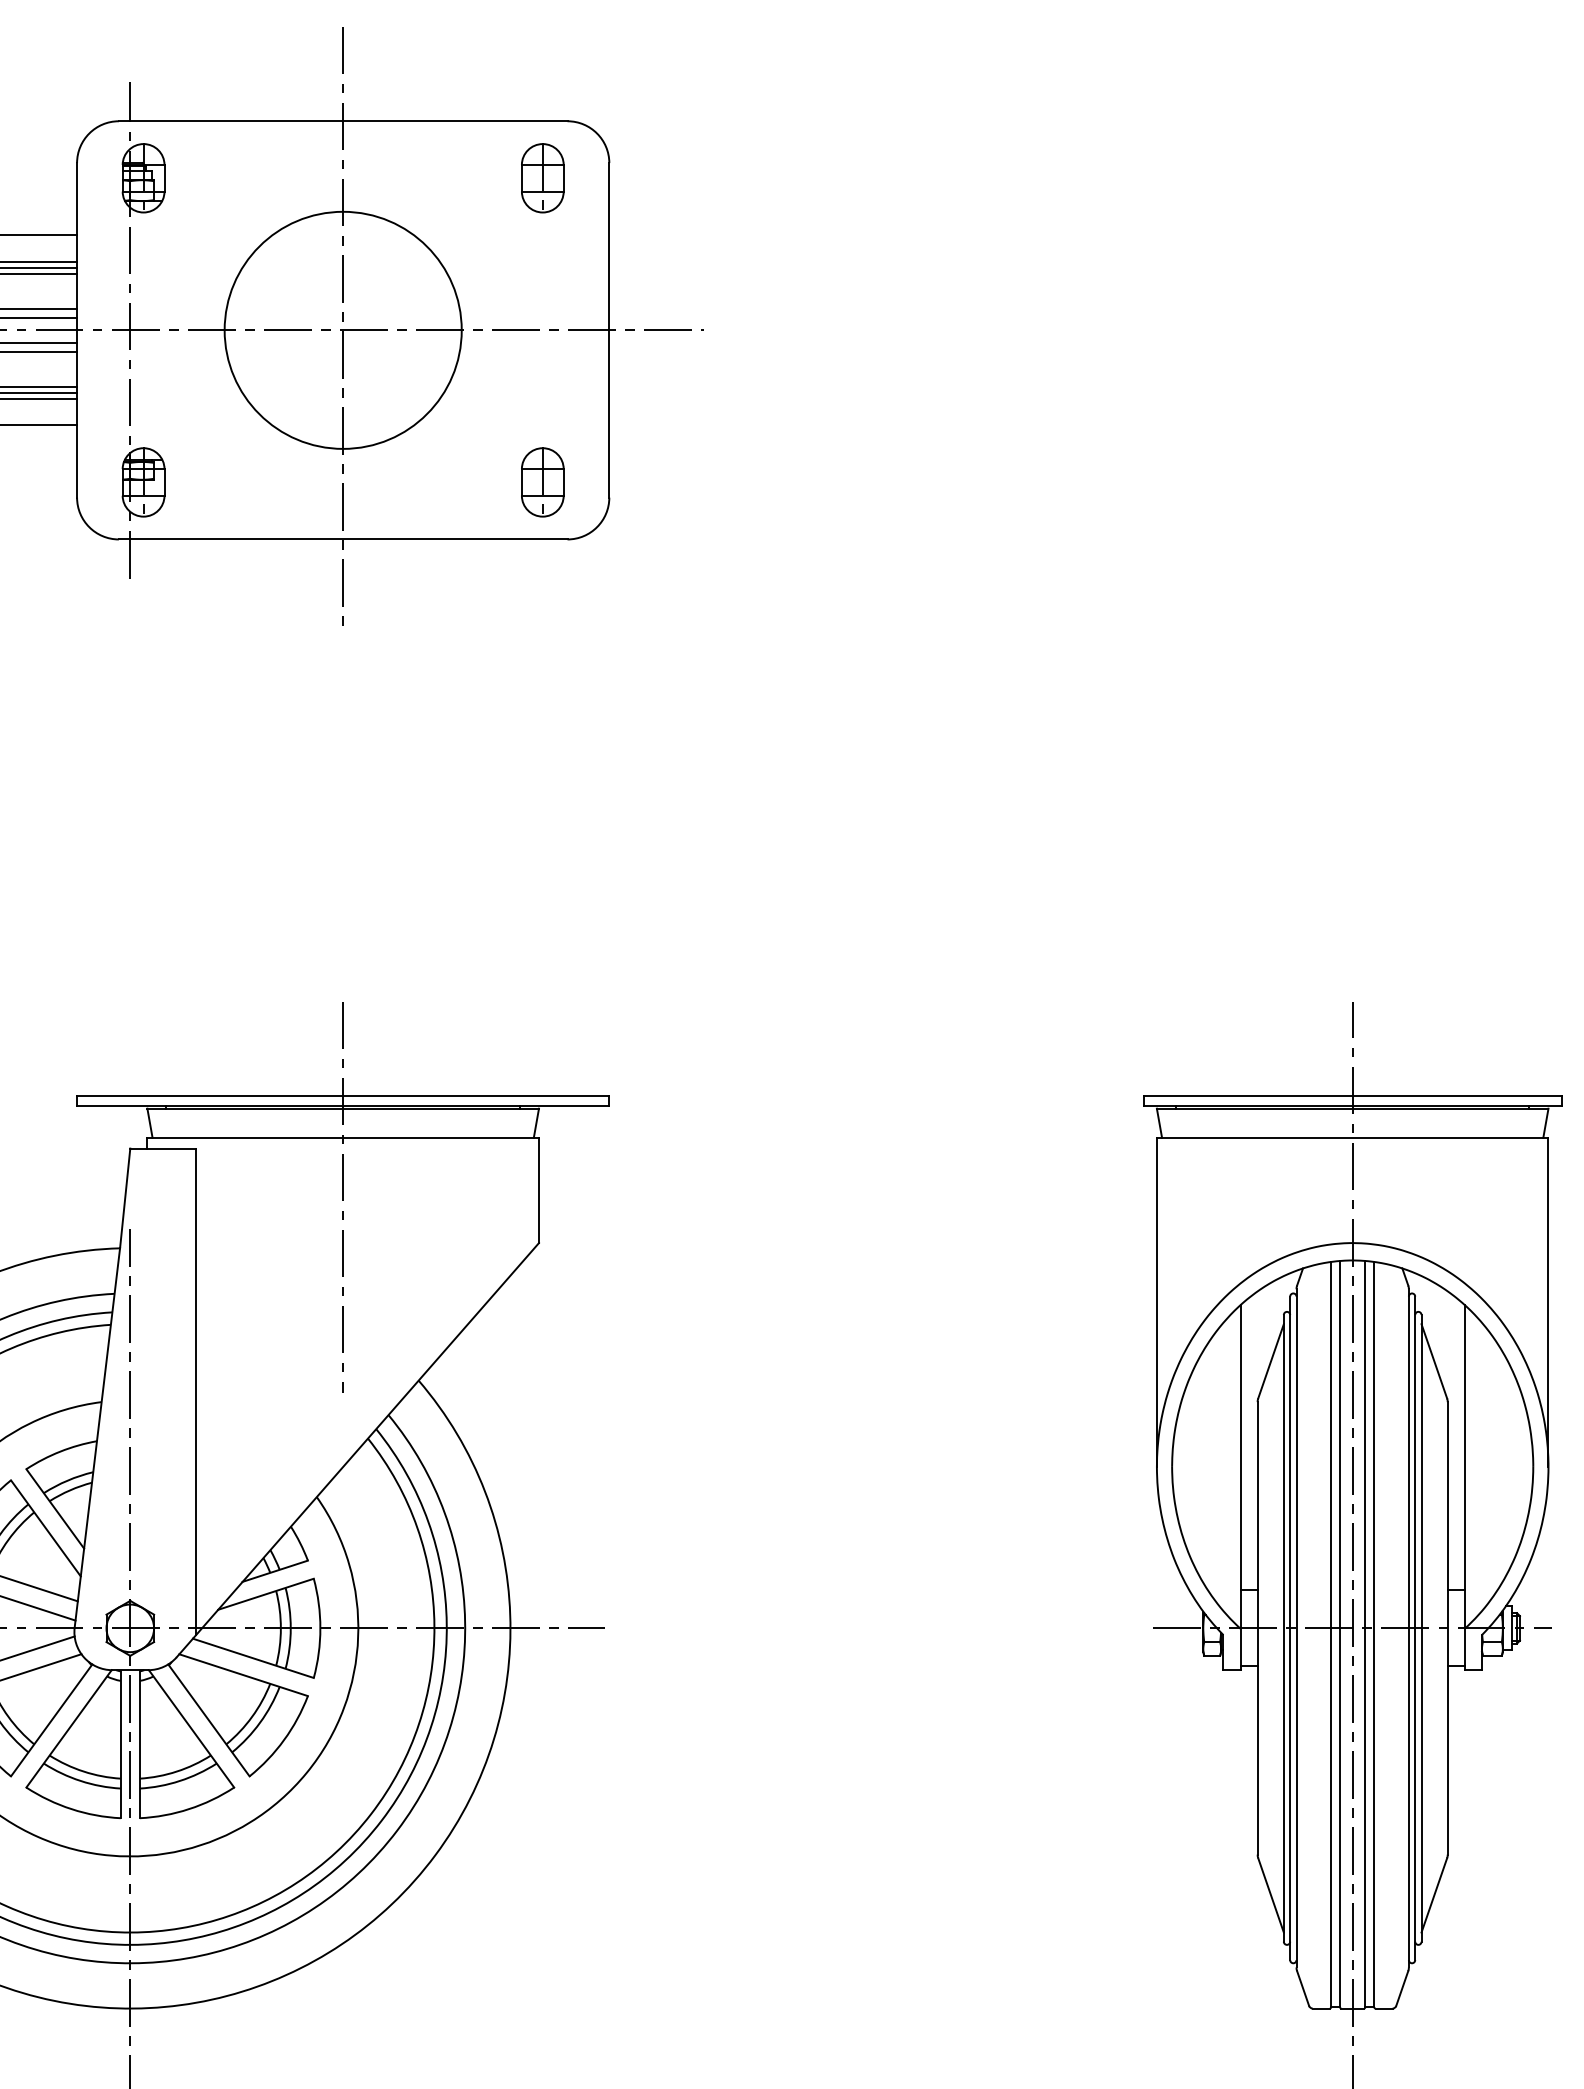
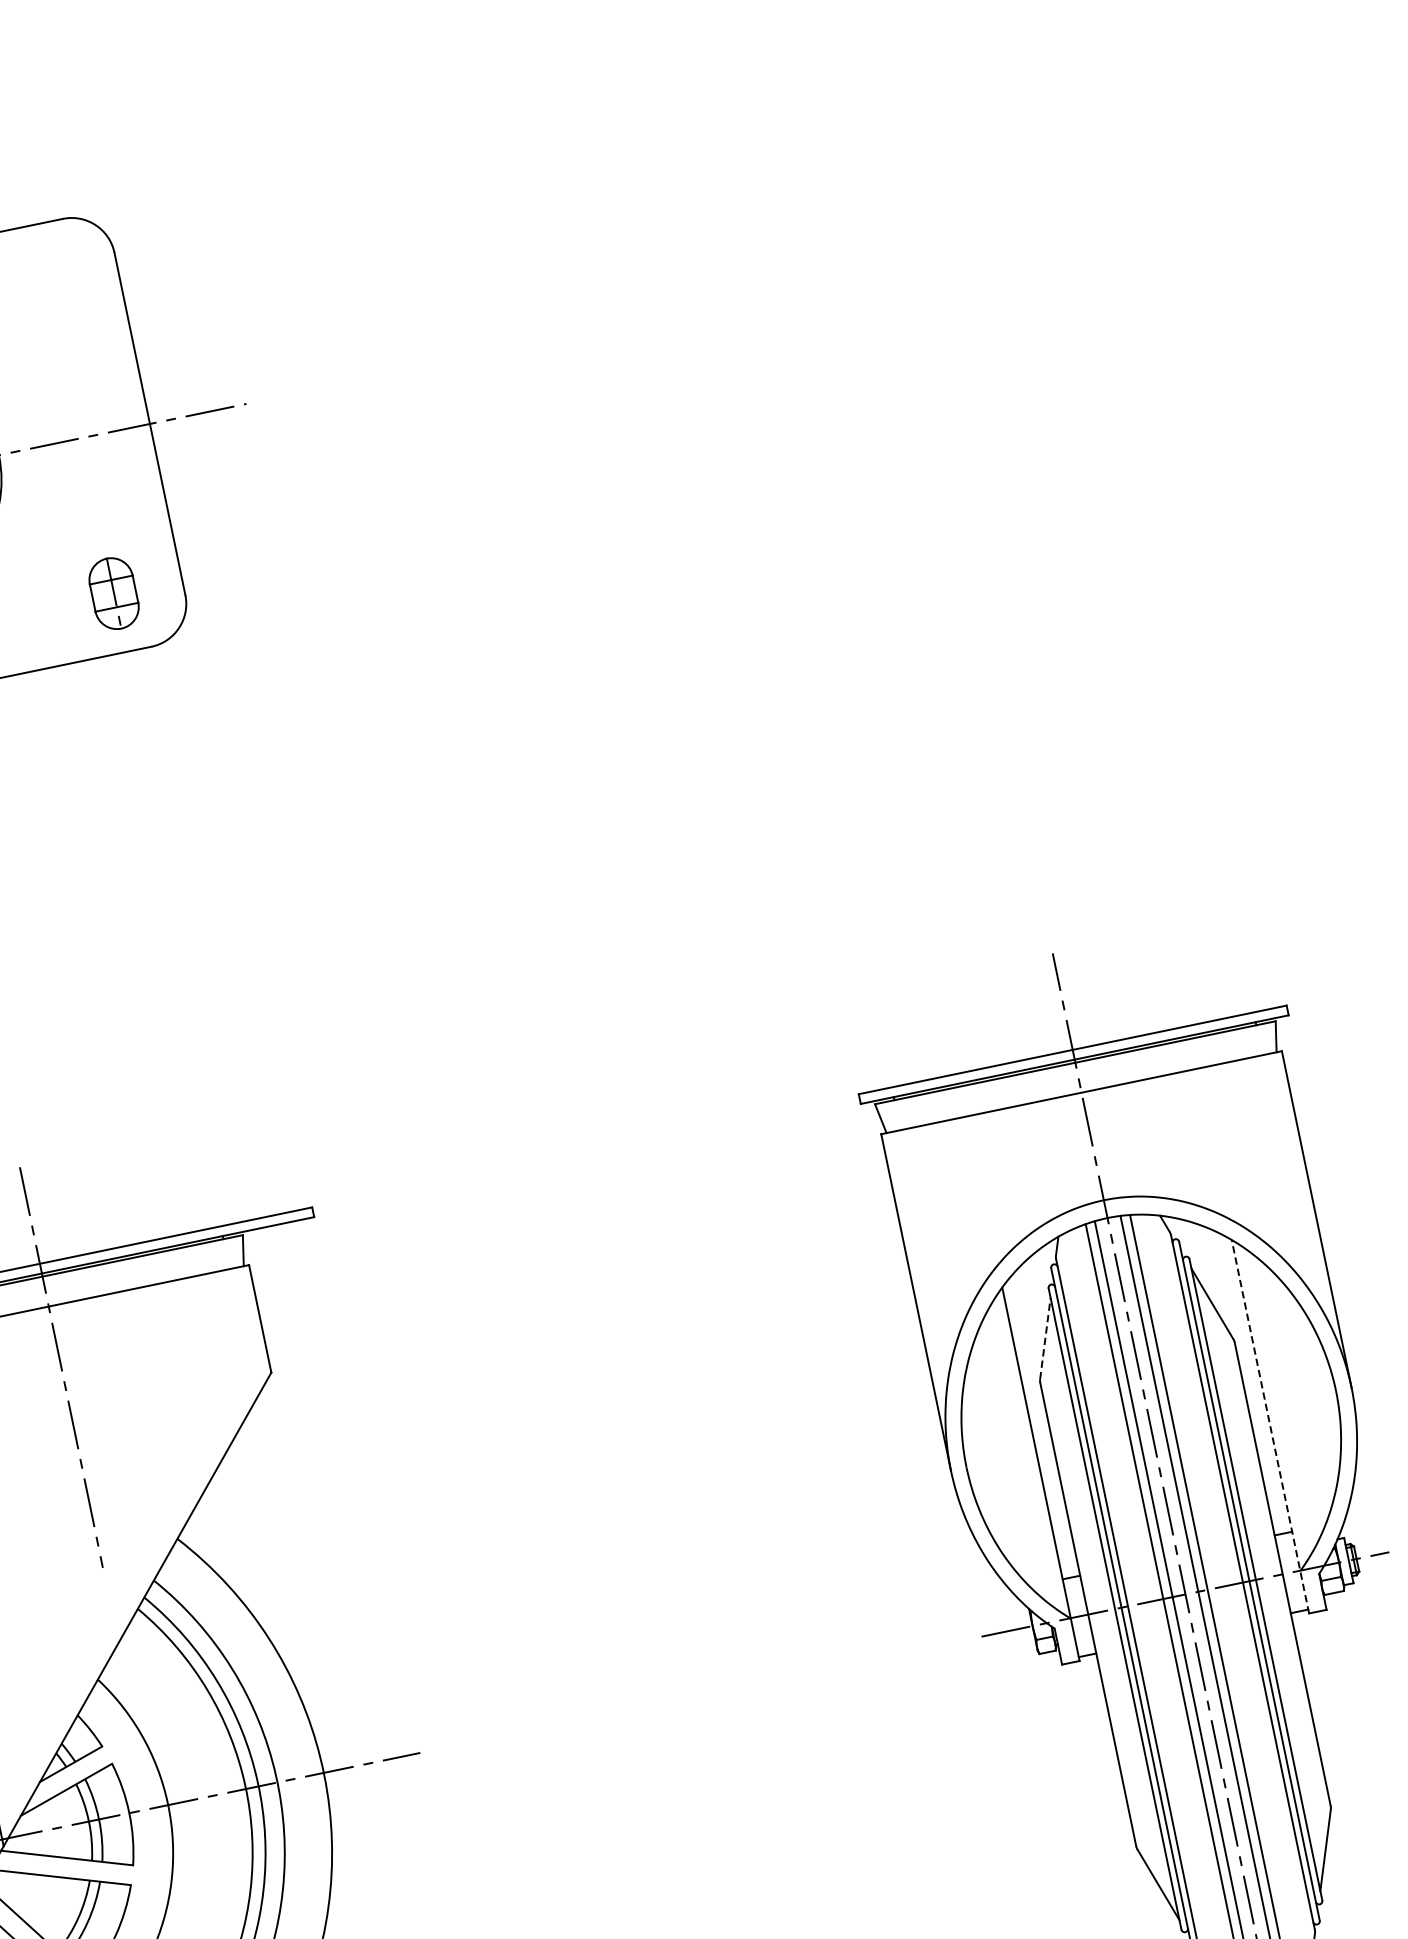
part: (542, 178) -> (49, 282), removed
line: (1271, 1360) -> (1045, 1337), solid -> dashed
line: (1464, 1487) -> (1270, 1426), solid -> dashed

